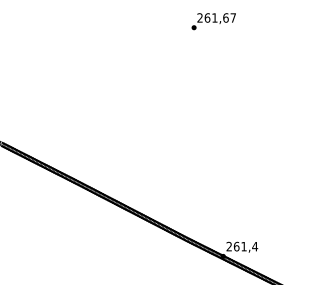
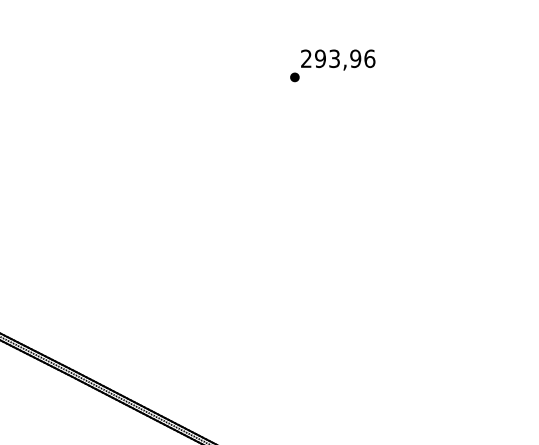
text: (220, 17) -> (345, 57), 261,67 -> 293,96

